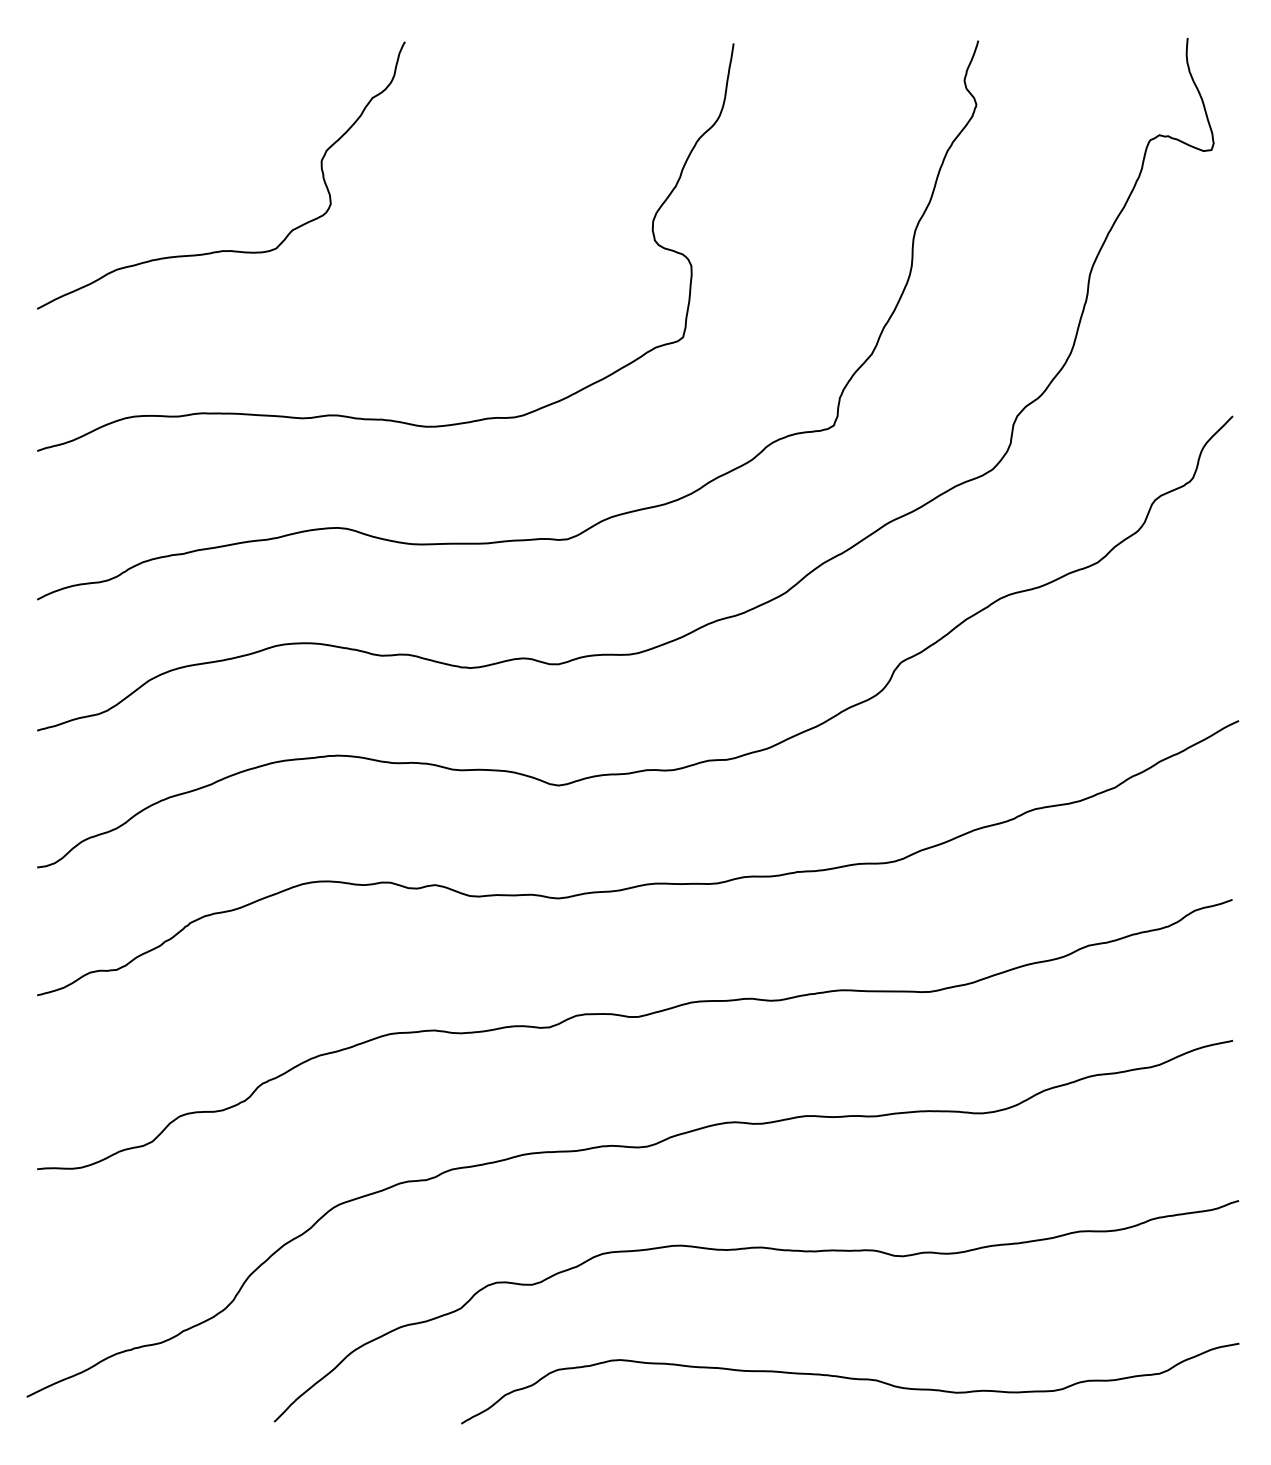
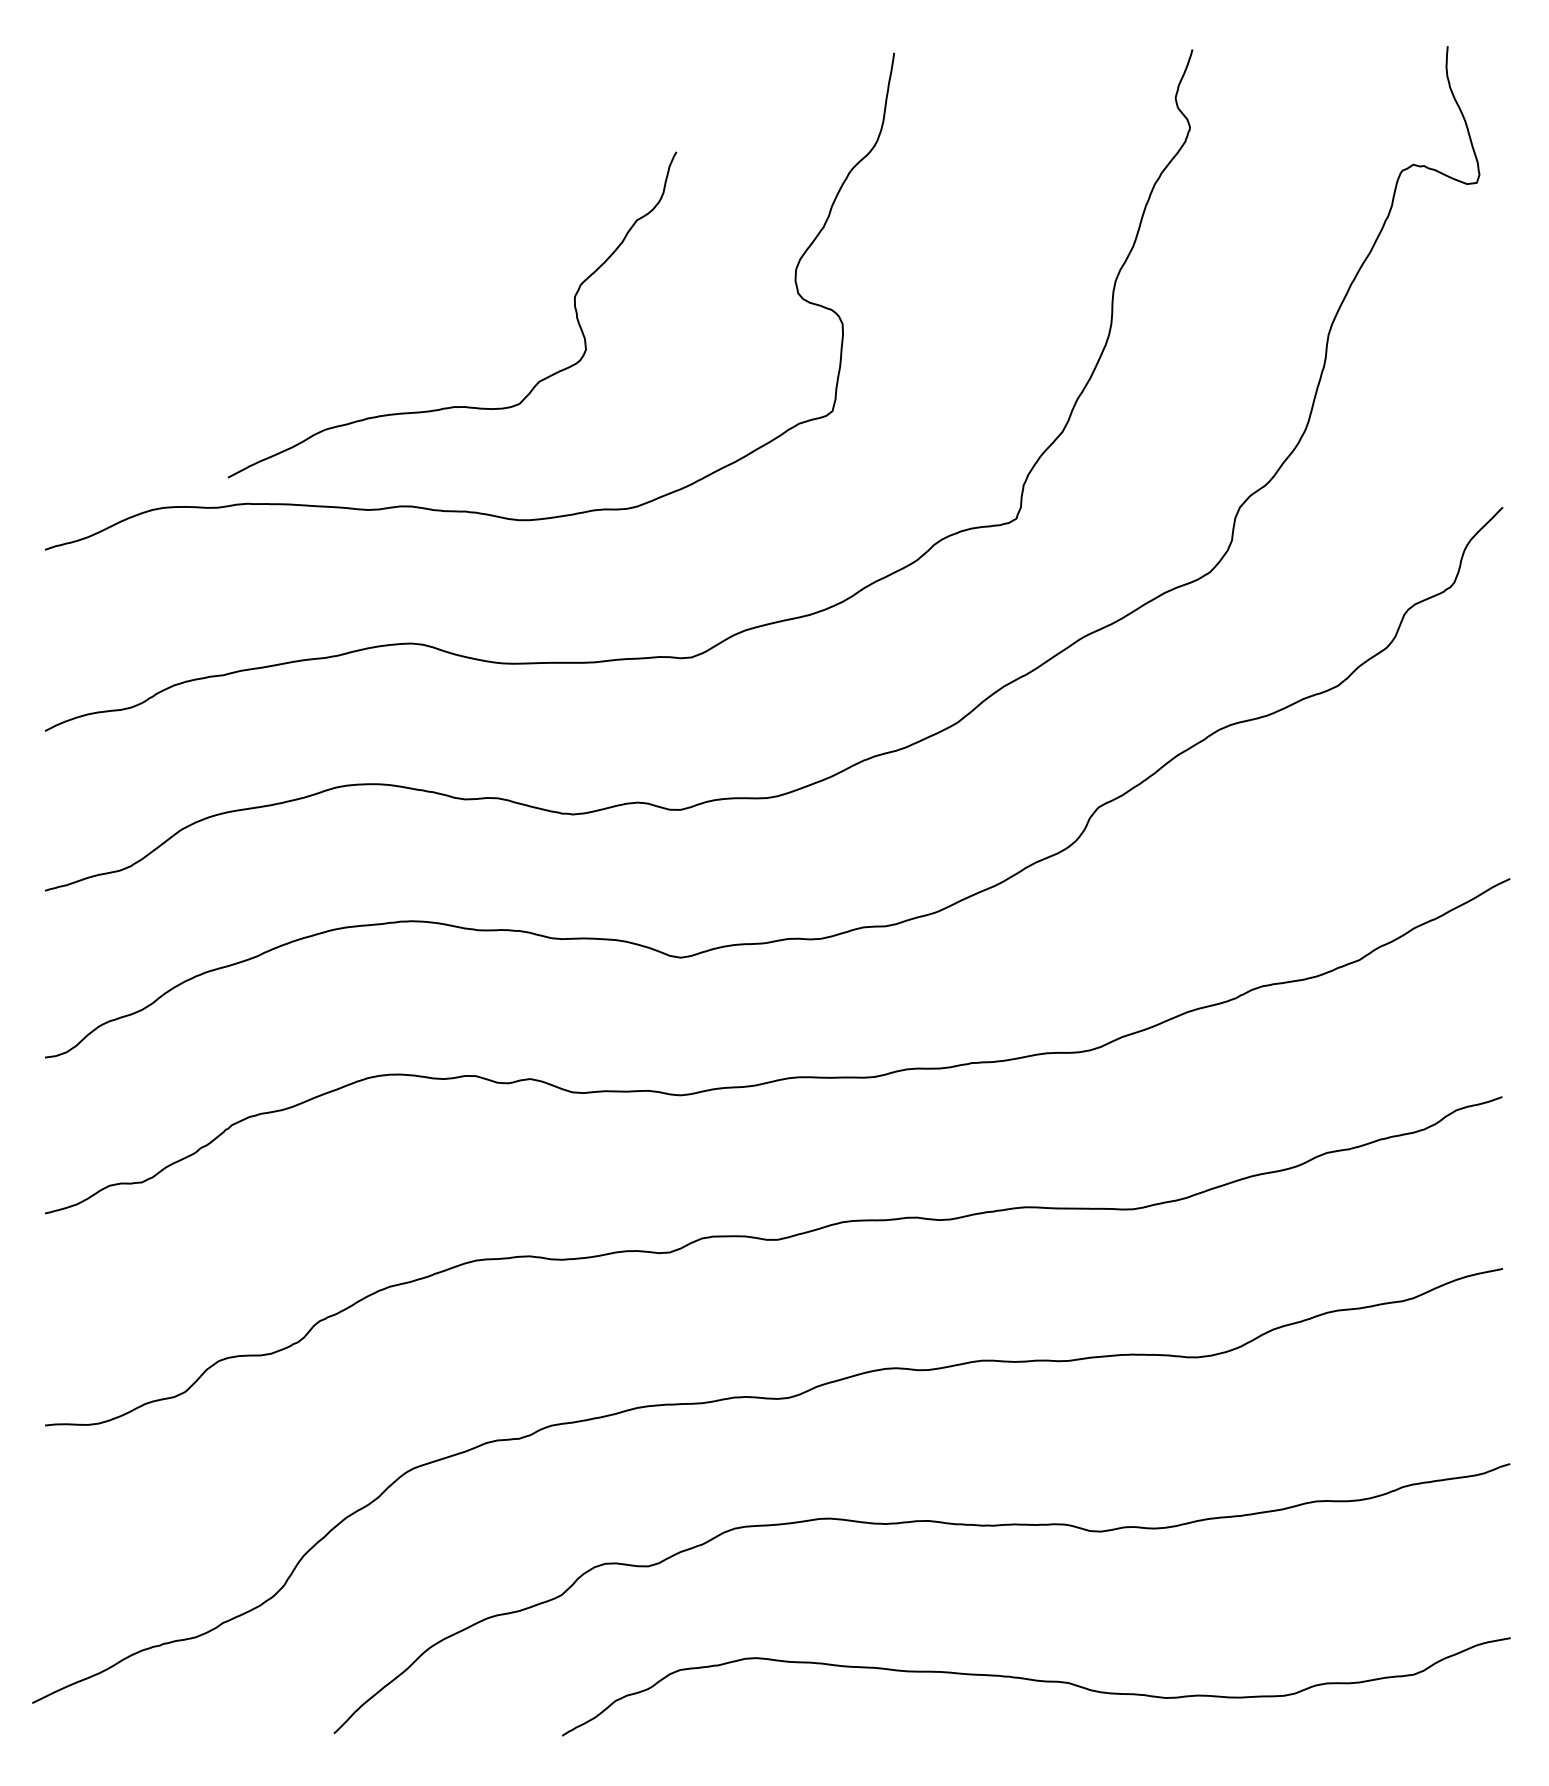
curve: (221, 250) -> (452, 406), moved

